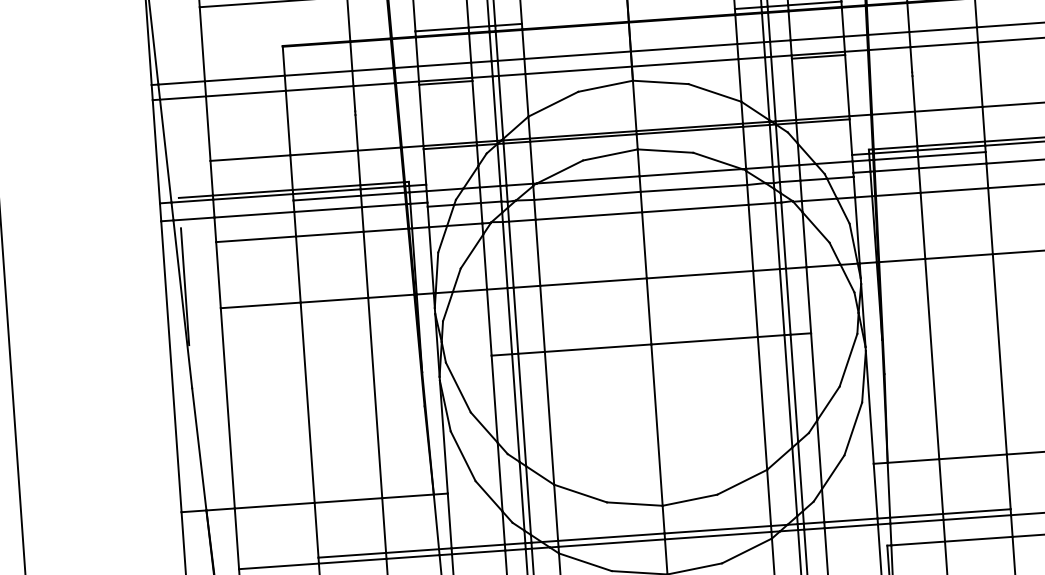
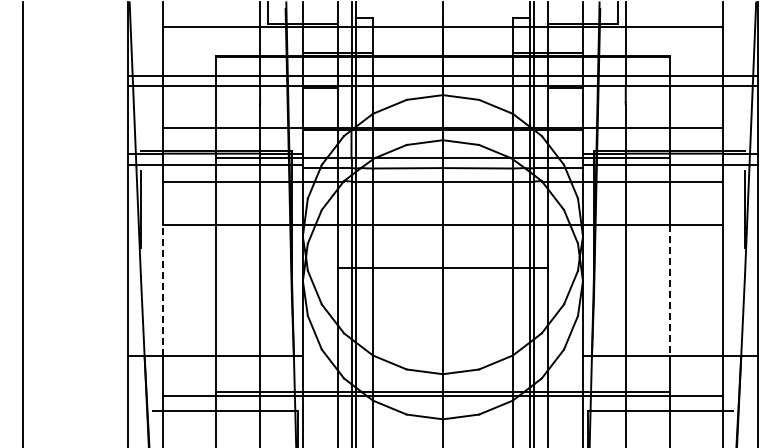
line: (1000, 354) -> (670, 290), solid -> dashed
line: (228, 408) -> (163, 290), solid -> dashed

